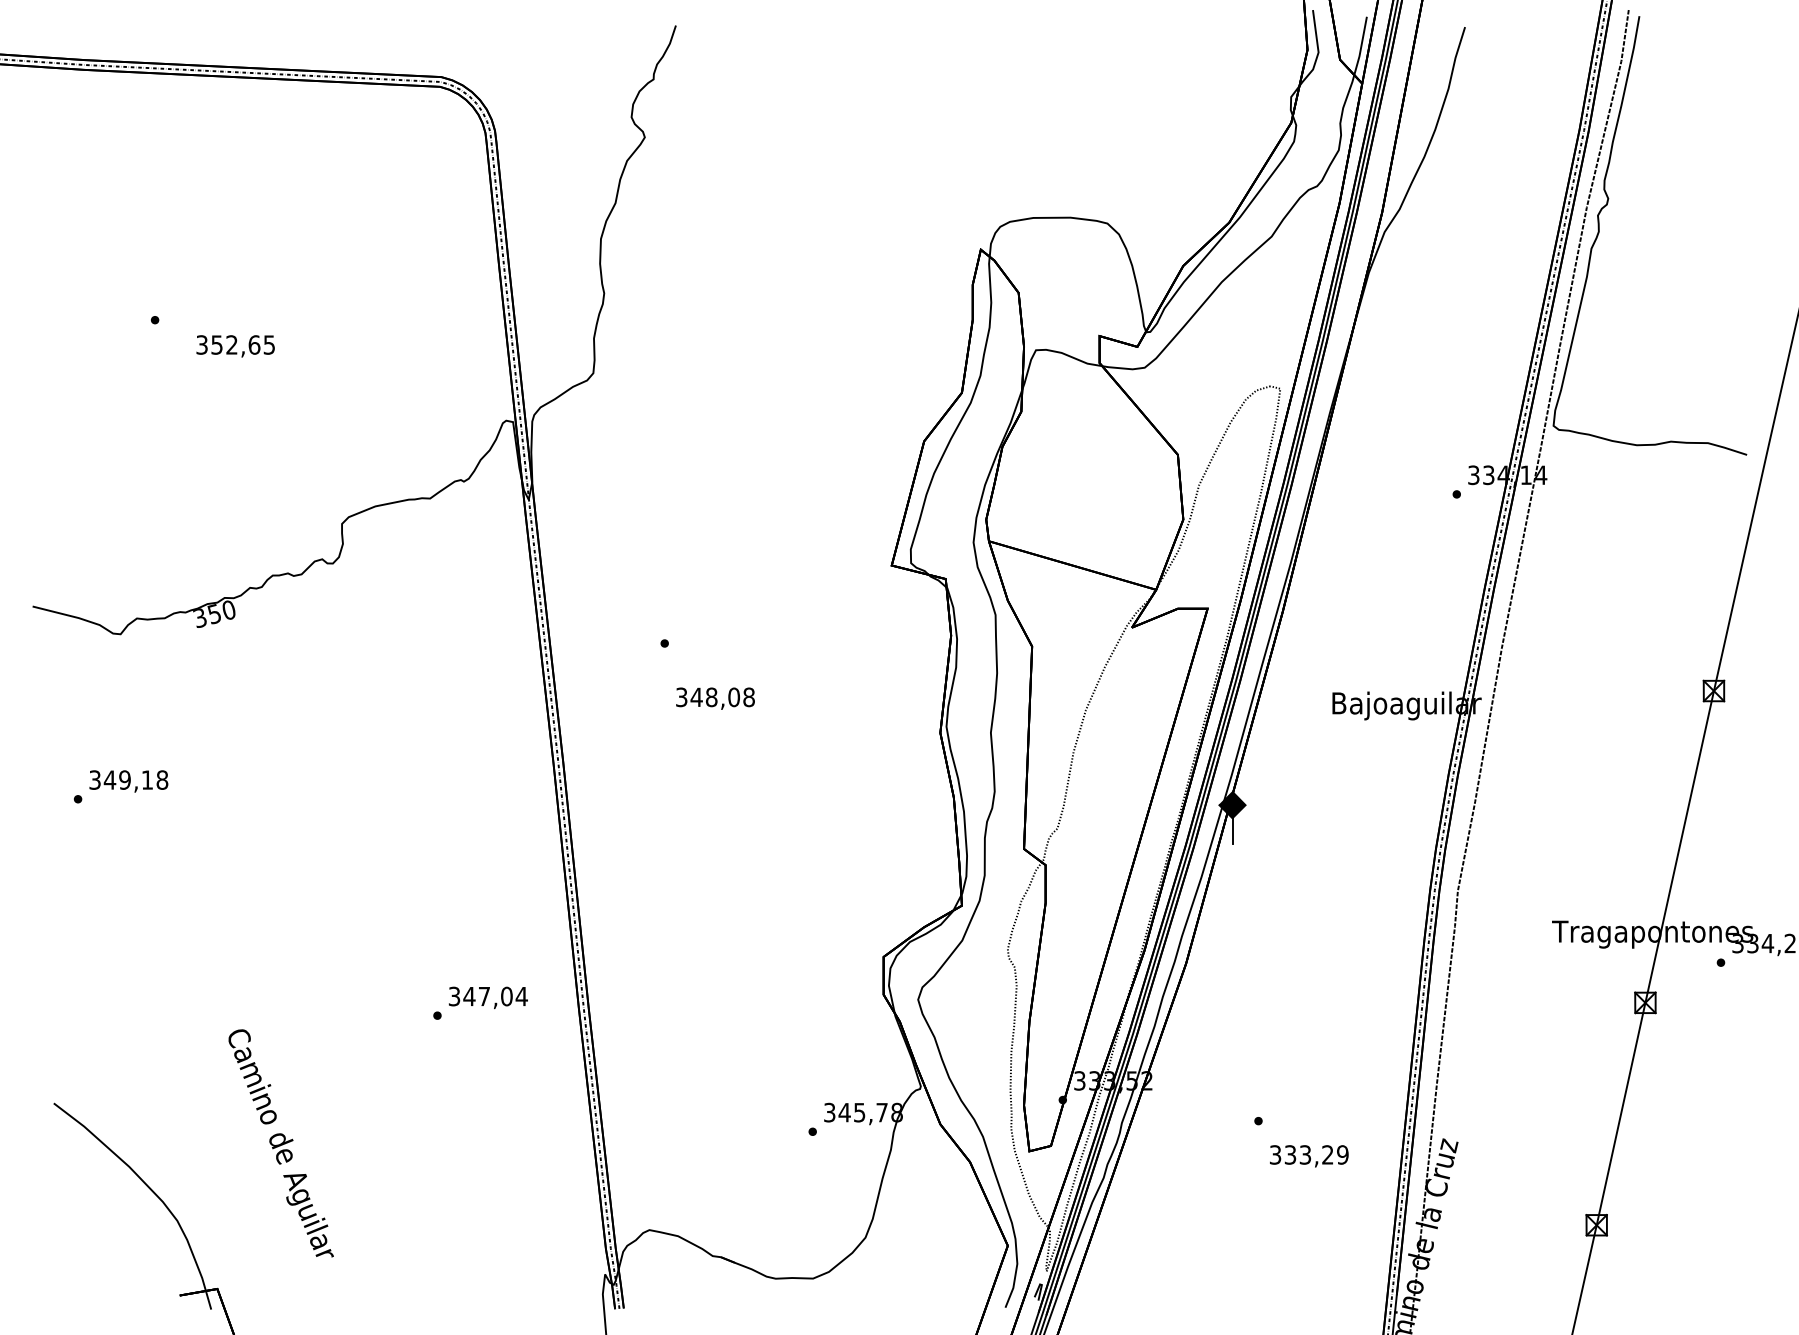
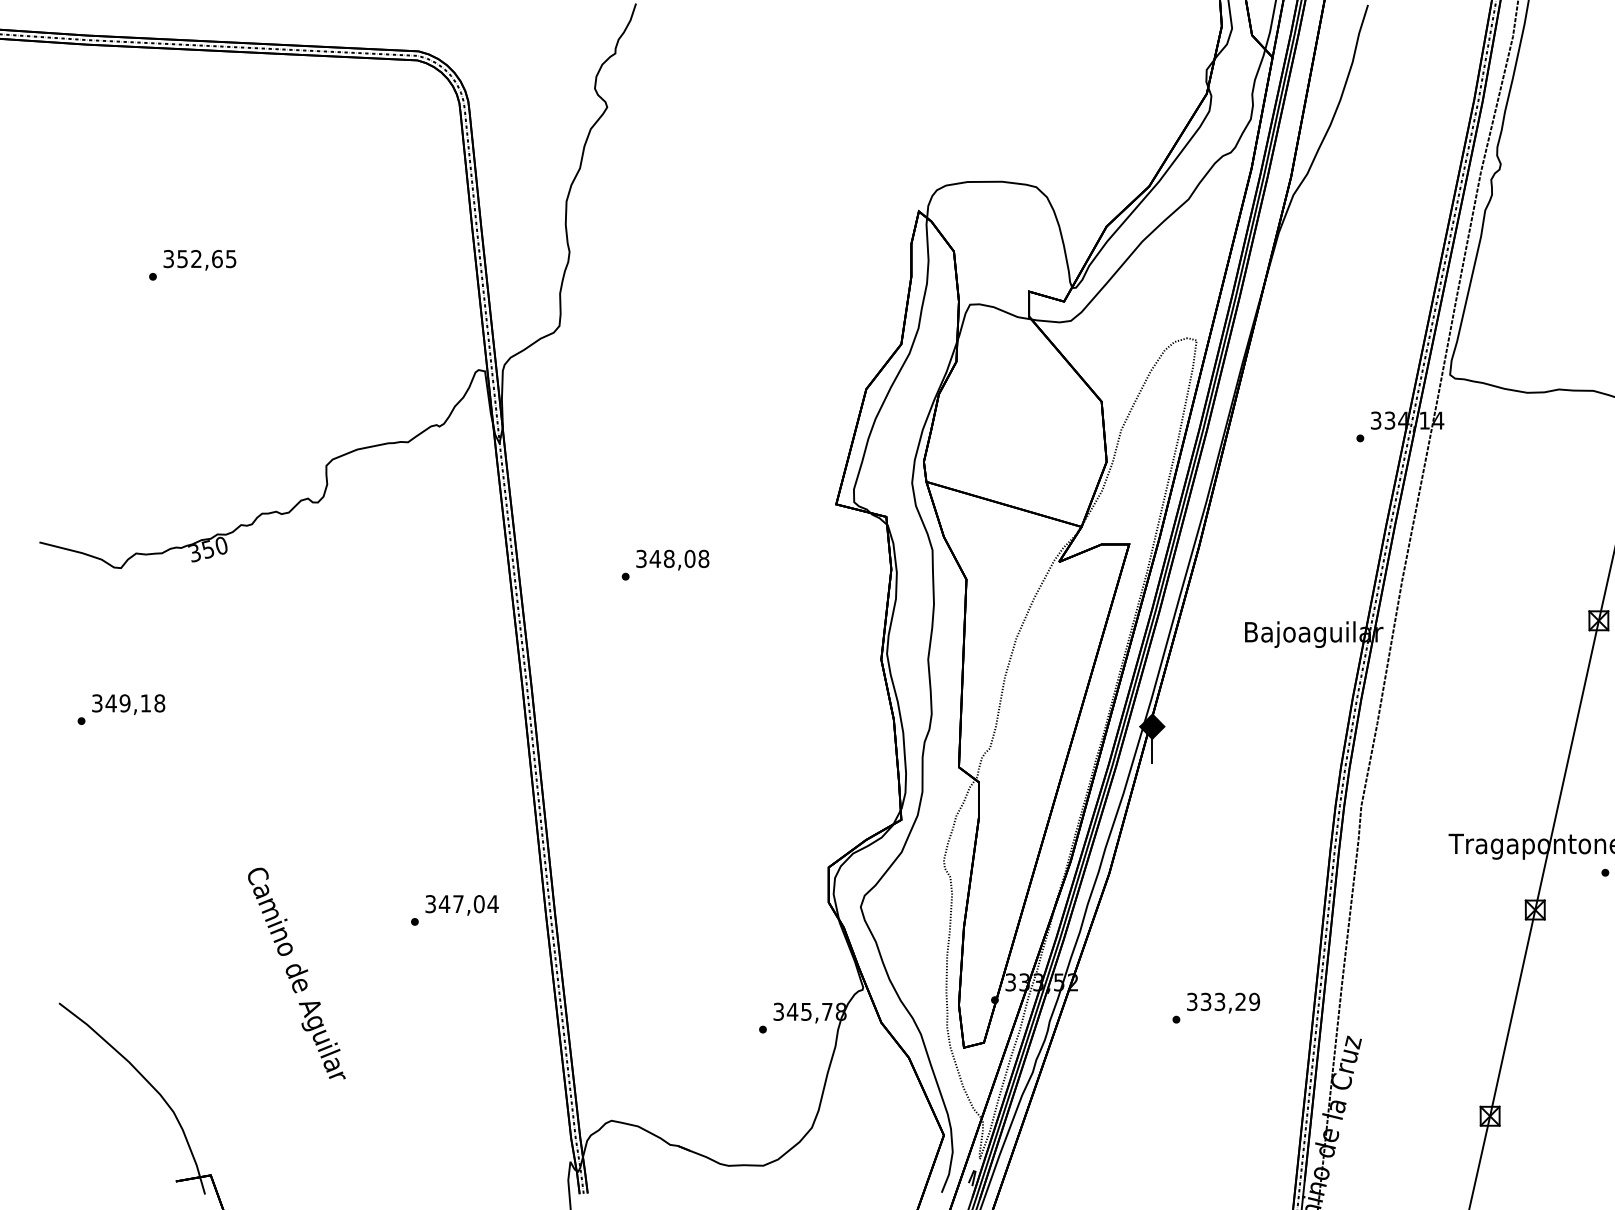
text: (235, 346) -> (199, 260), moved
text: (715, 698) -> (672, 560), moved
text: (280, 1143) -> (296, 973), moved
text: (1309, 1156) -> (1223, 1003), moved

